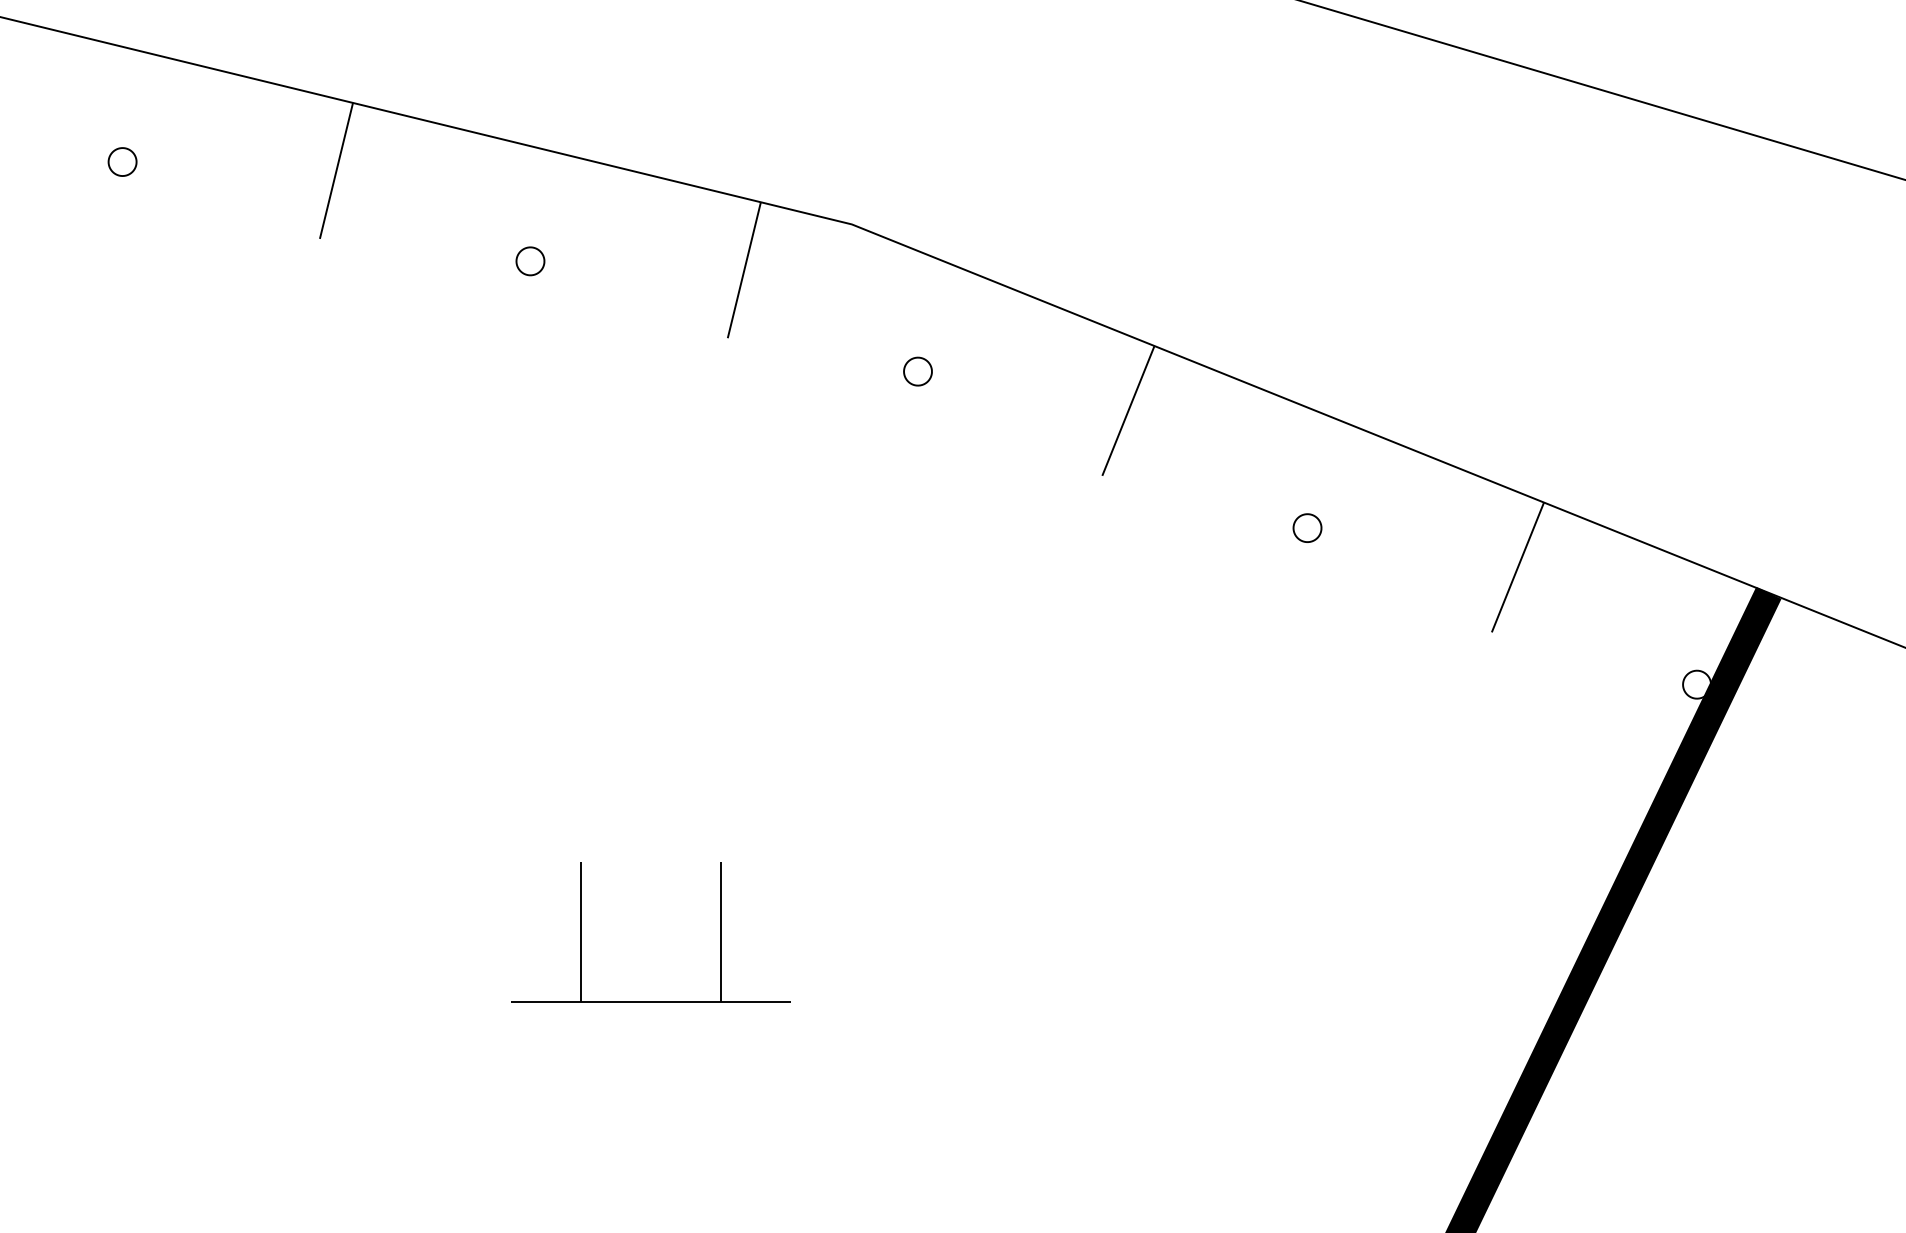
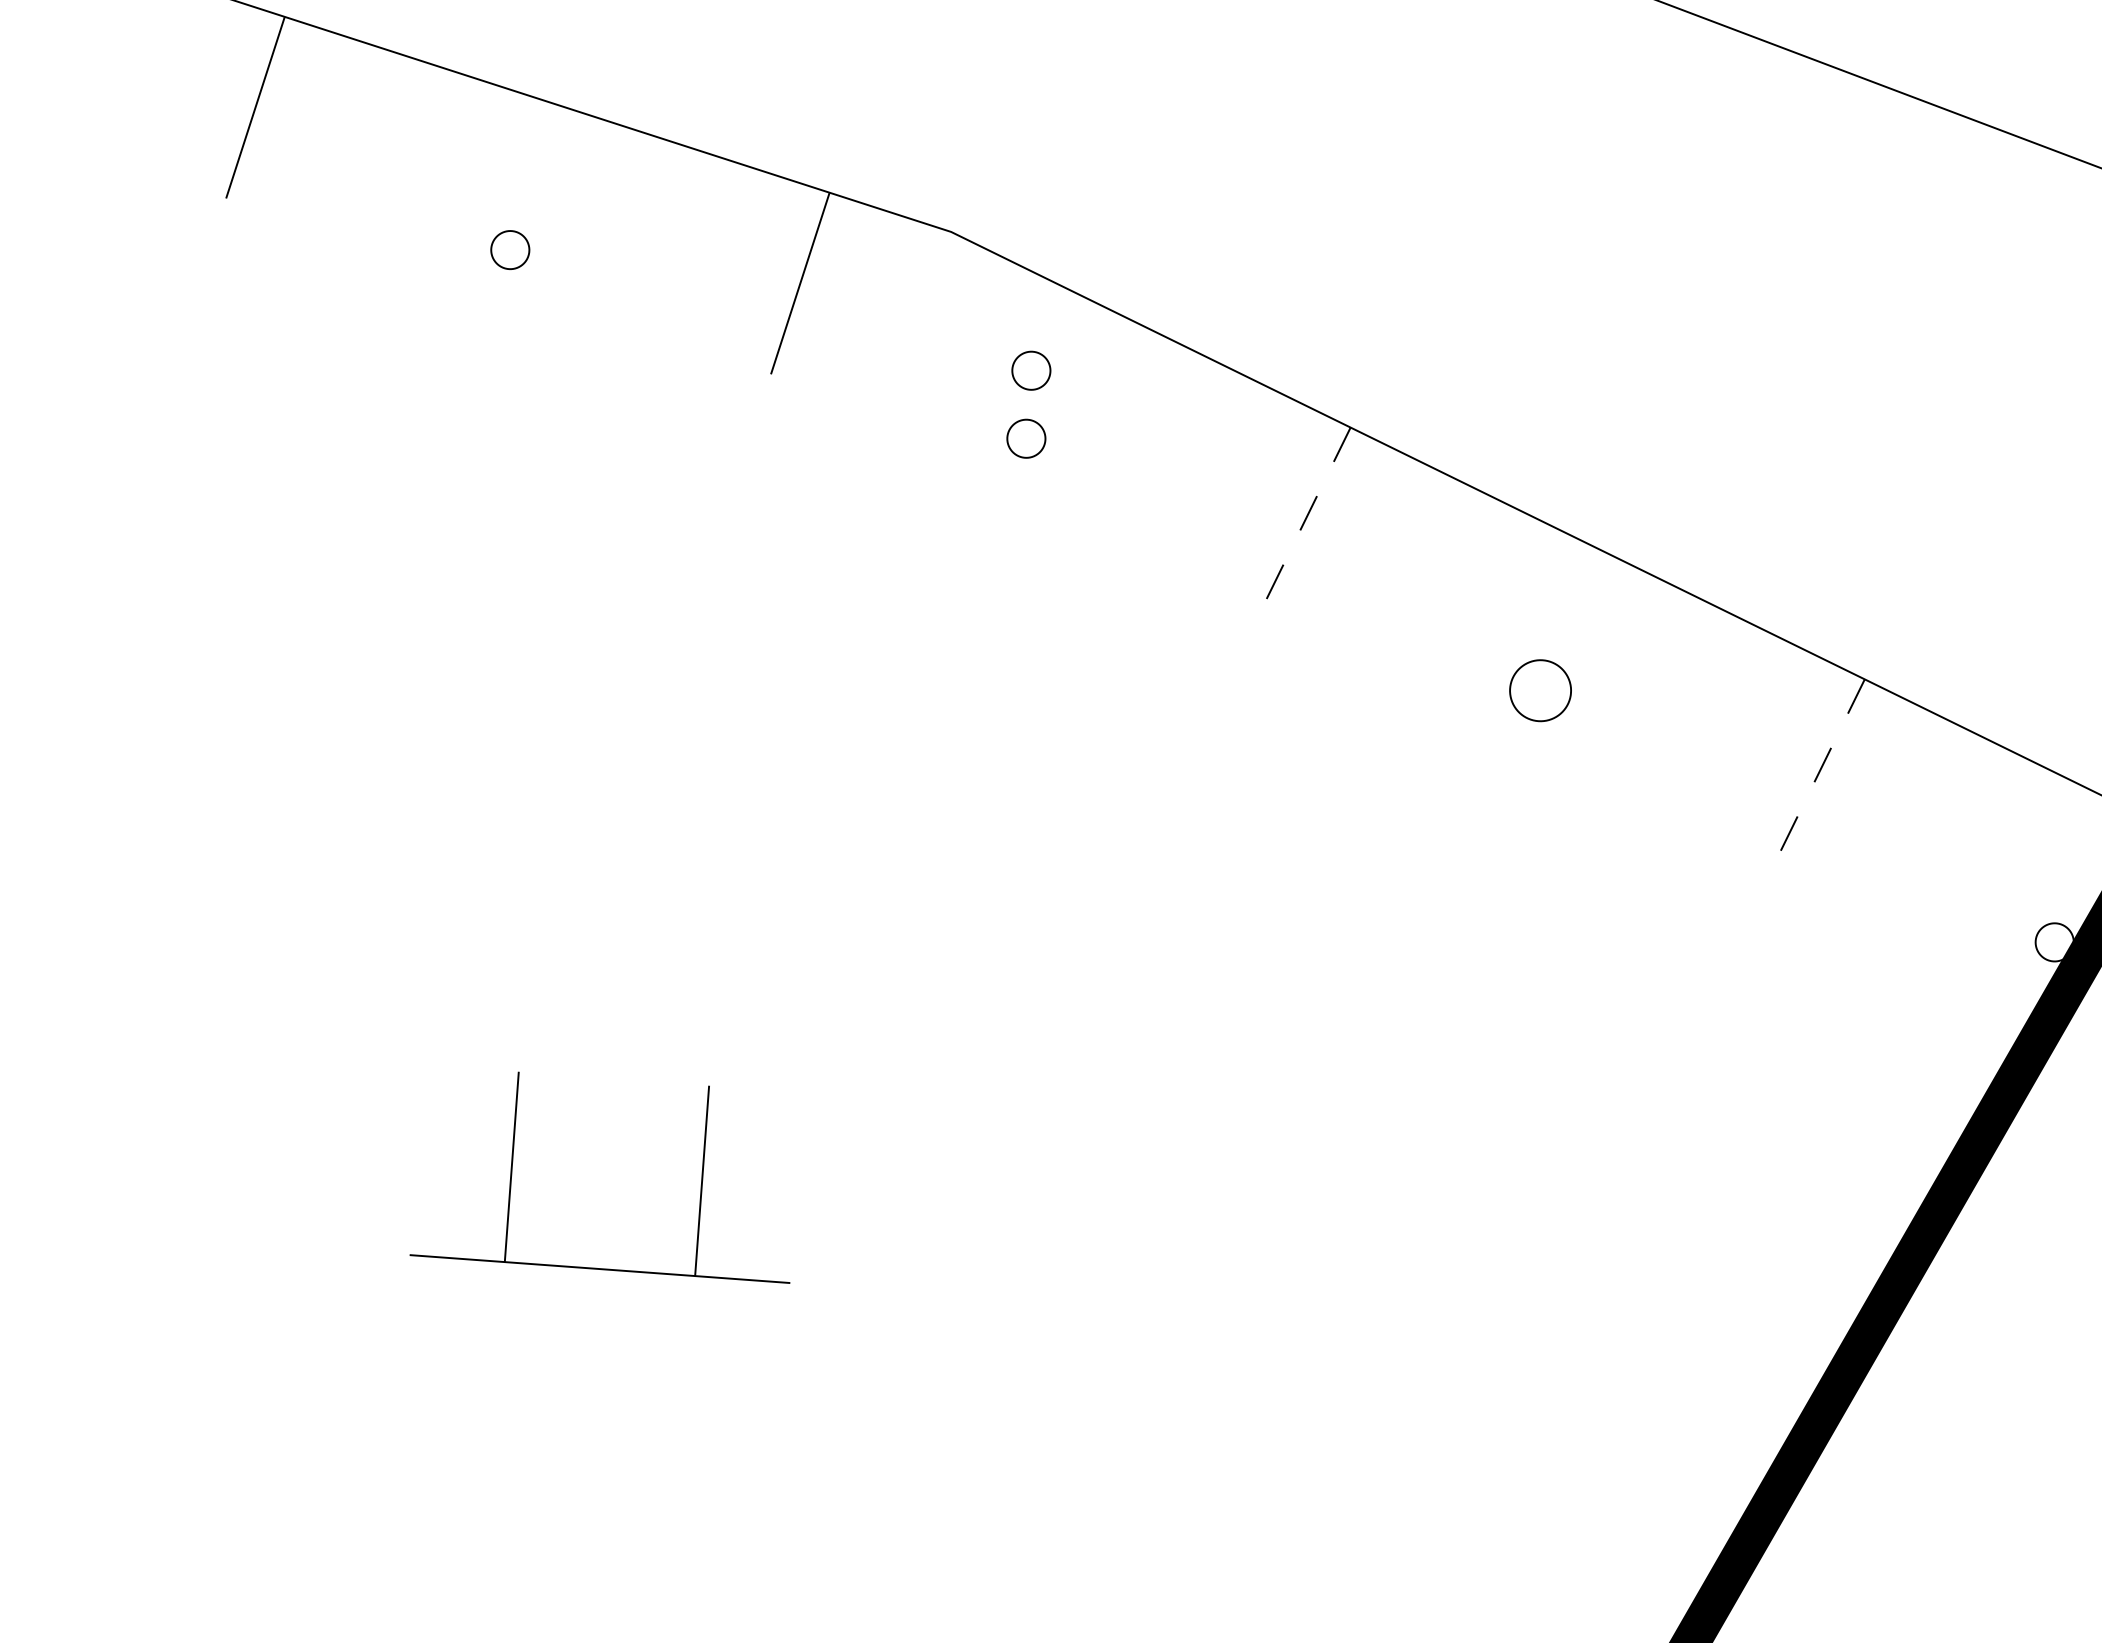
part: (917, 321) -> (1030, 370), added
line: (1128, 410) -> (1308, 512), solid -> dashed
part: (1307, 527) -> (1540, 689), size x1.6
line: (1517, 567) -> (1822, 765), solid -> dashed

